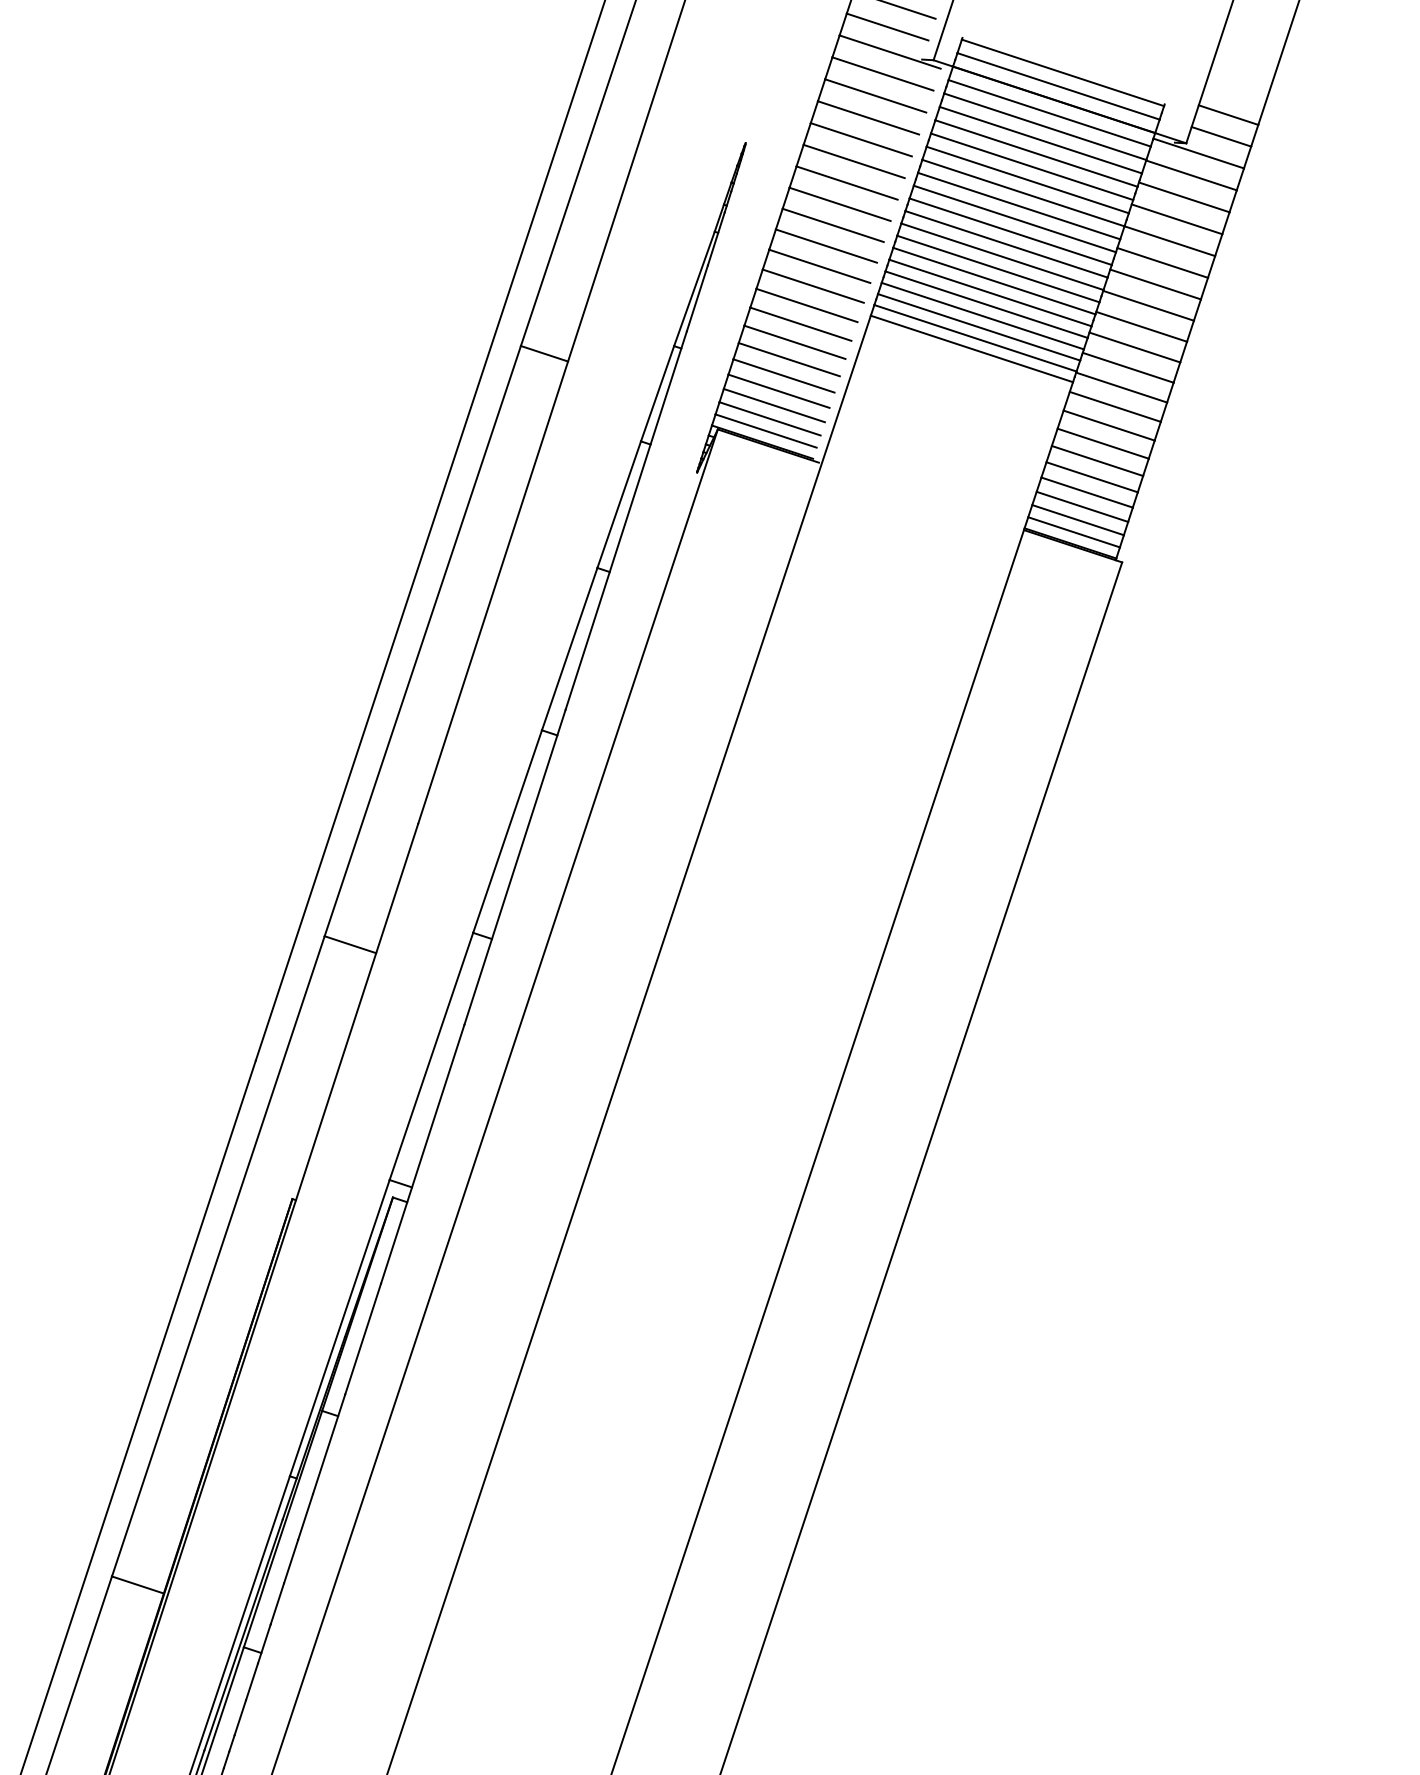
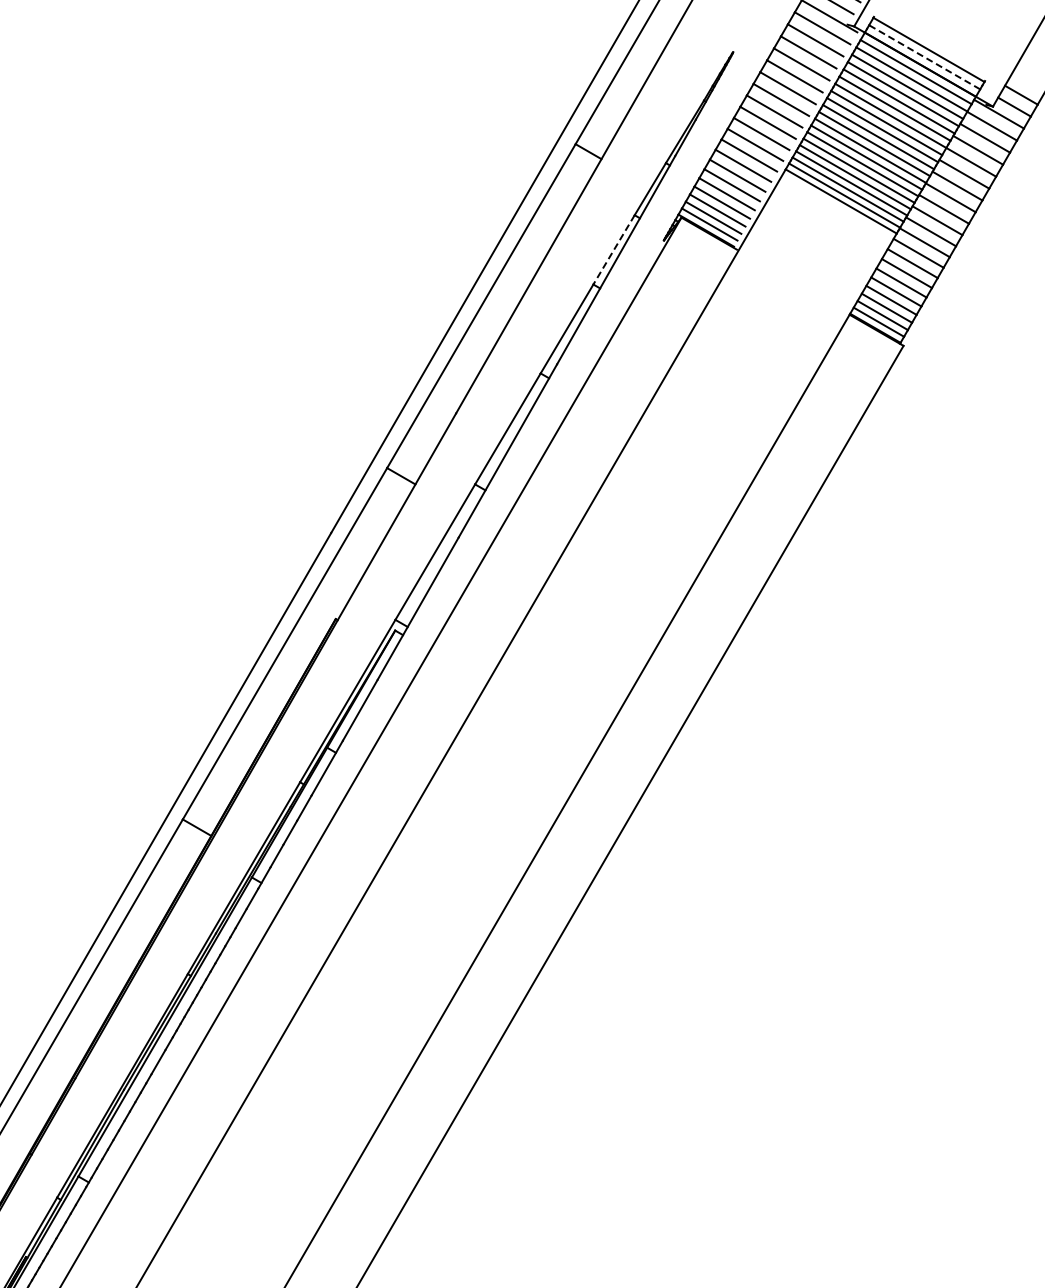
line: (1058, 86) -> (924, 57), solid -> dashed
line: (618, 505) -> (613, 250), solid -> dashed

